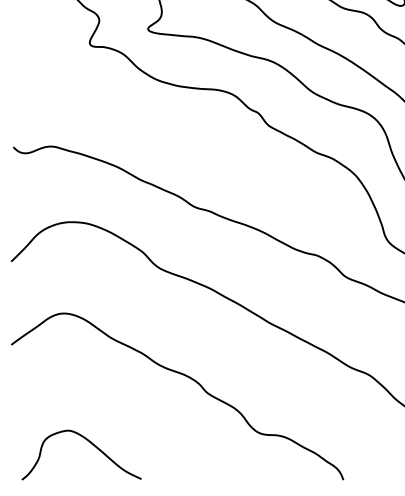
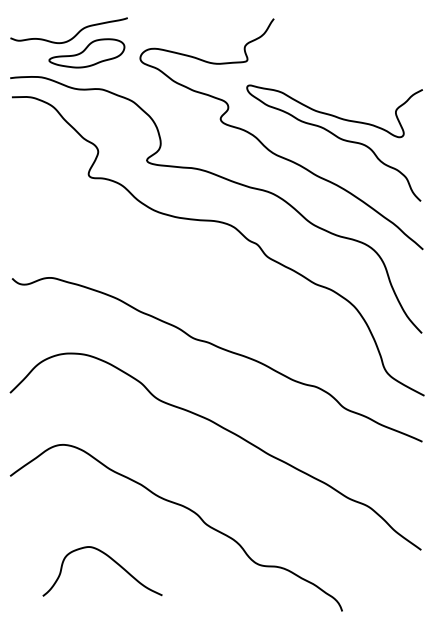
curve: (89, 443) -> (110, 559), moved

